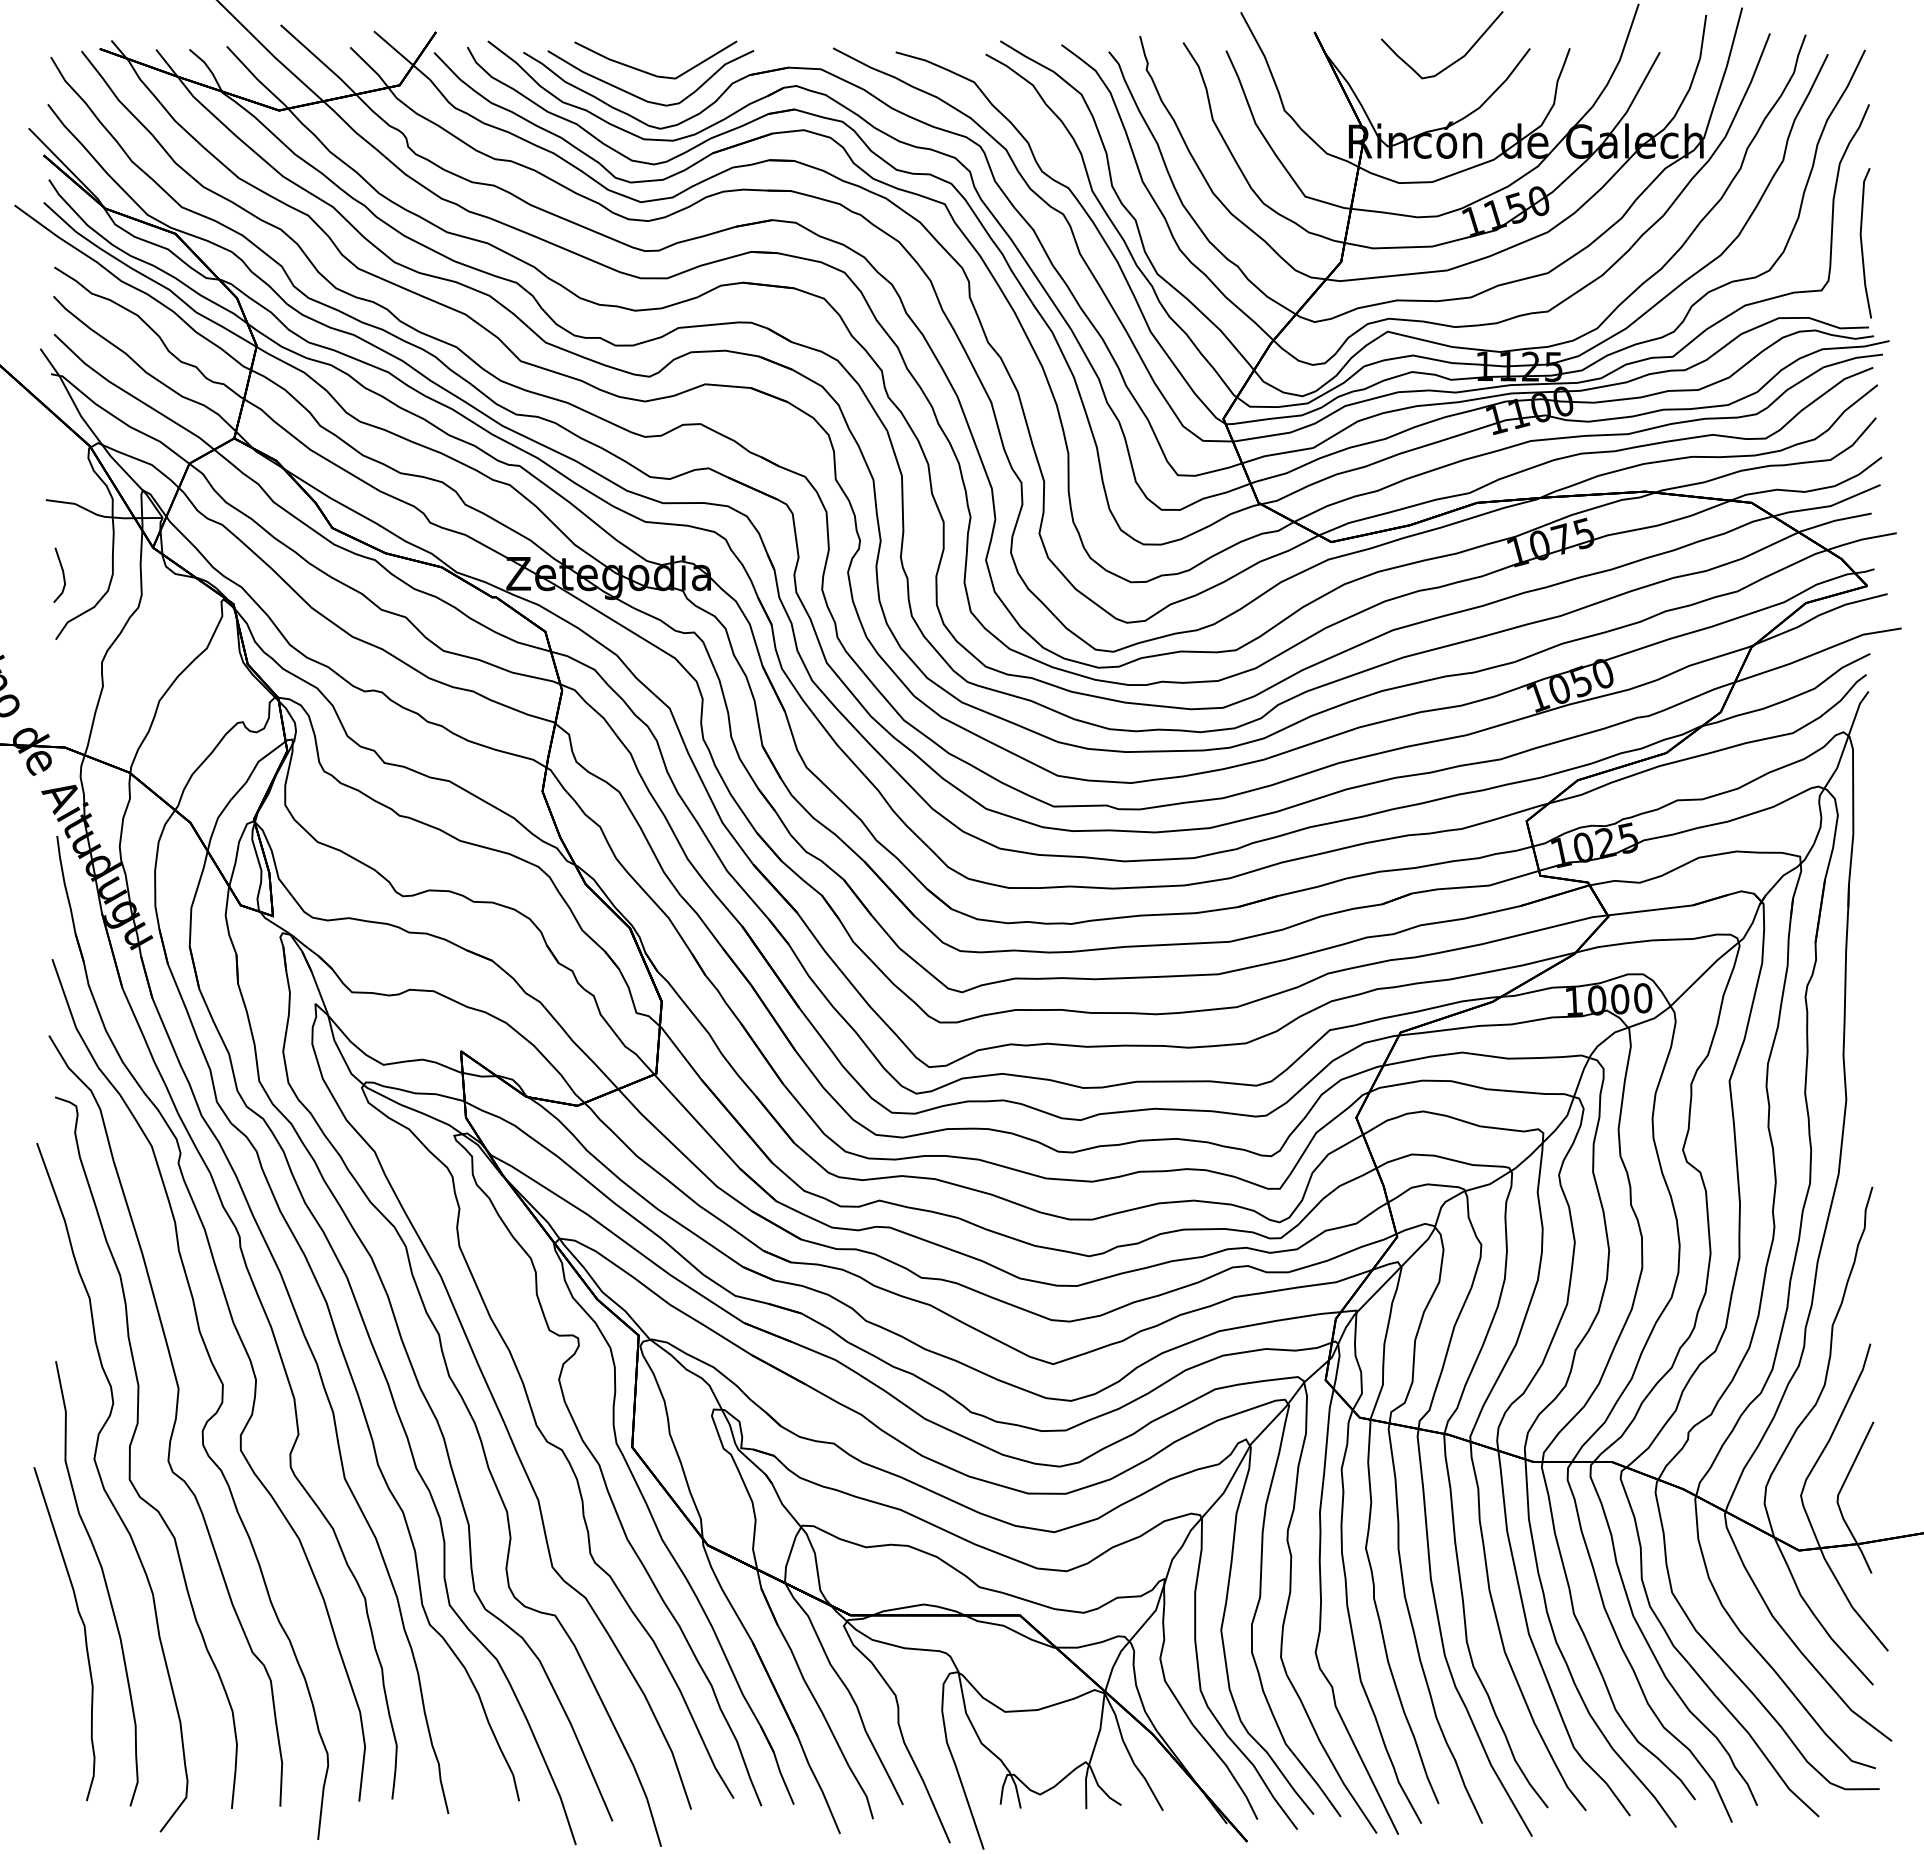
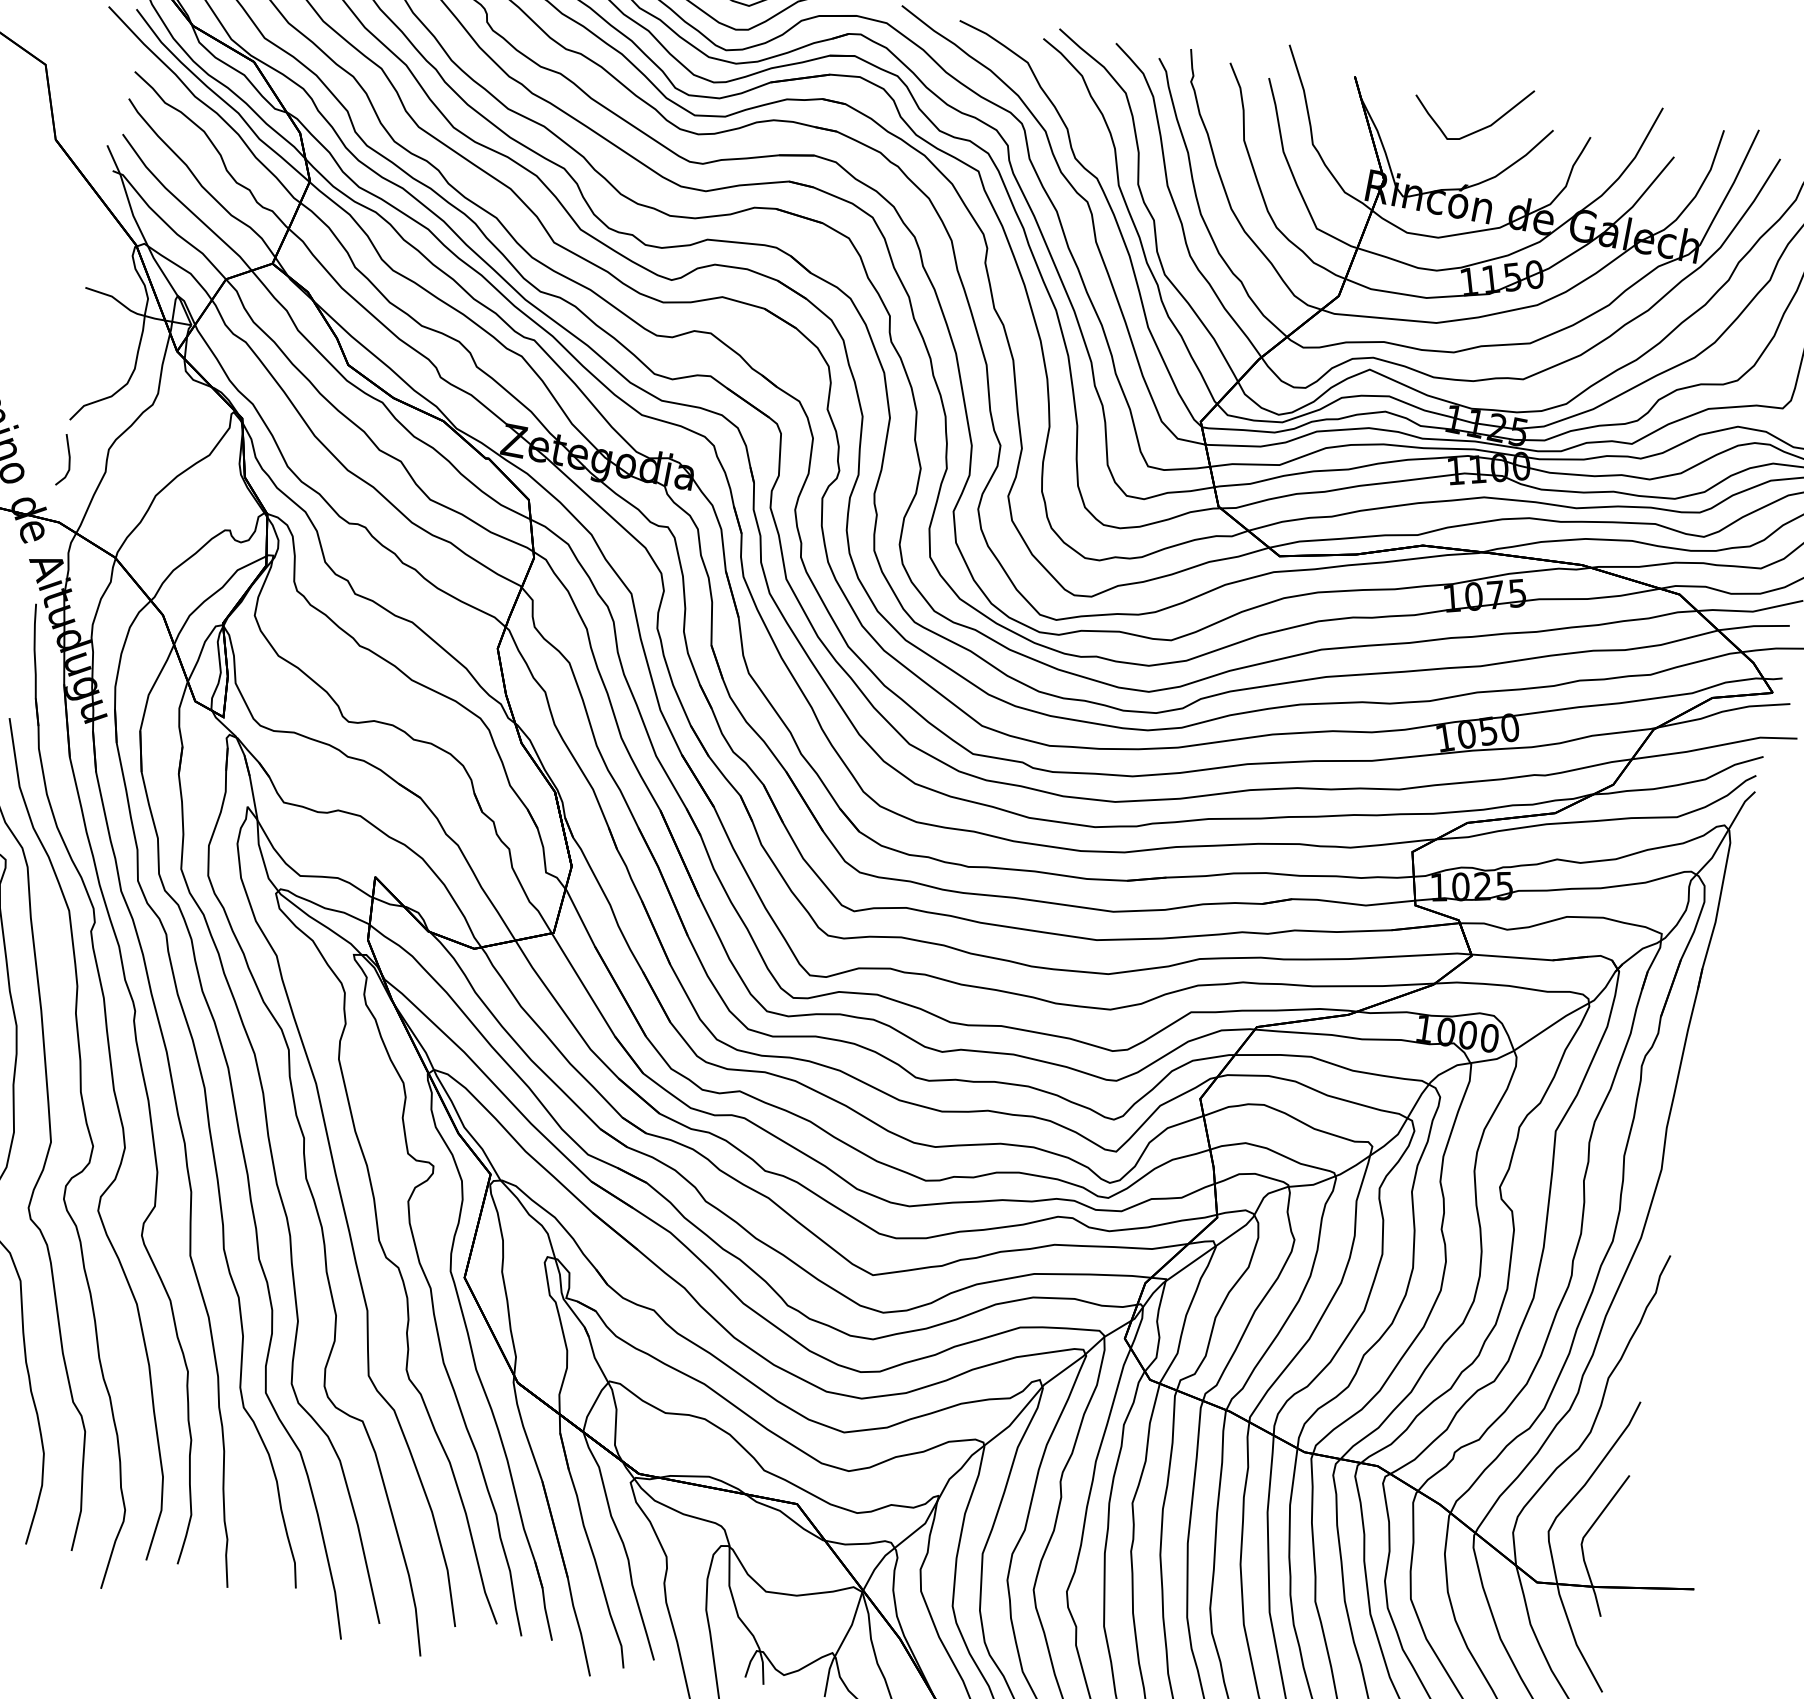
line: (62, 574) -> (68, 460), moved

